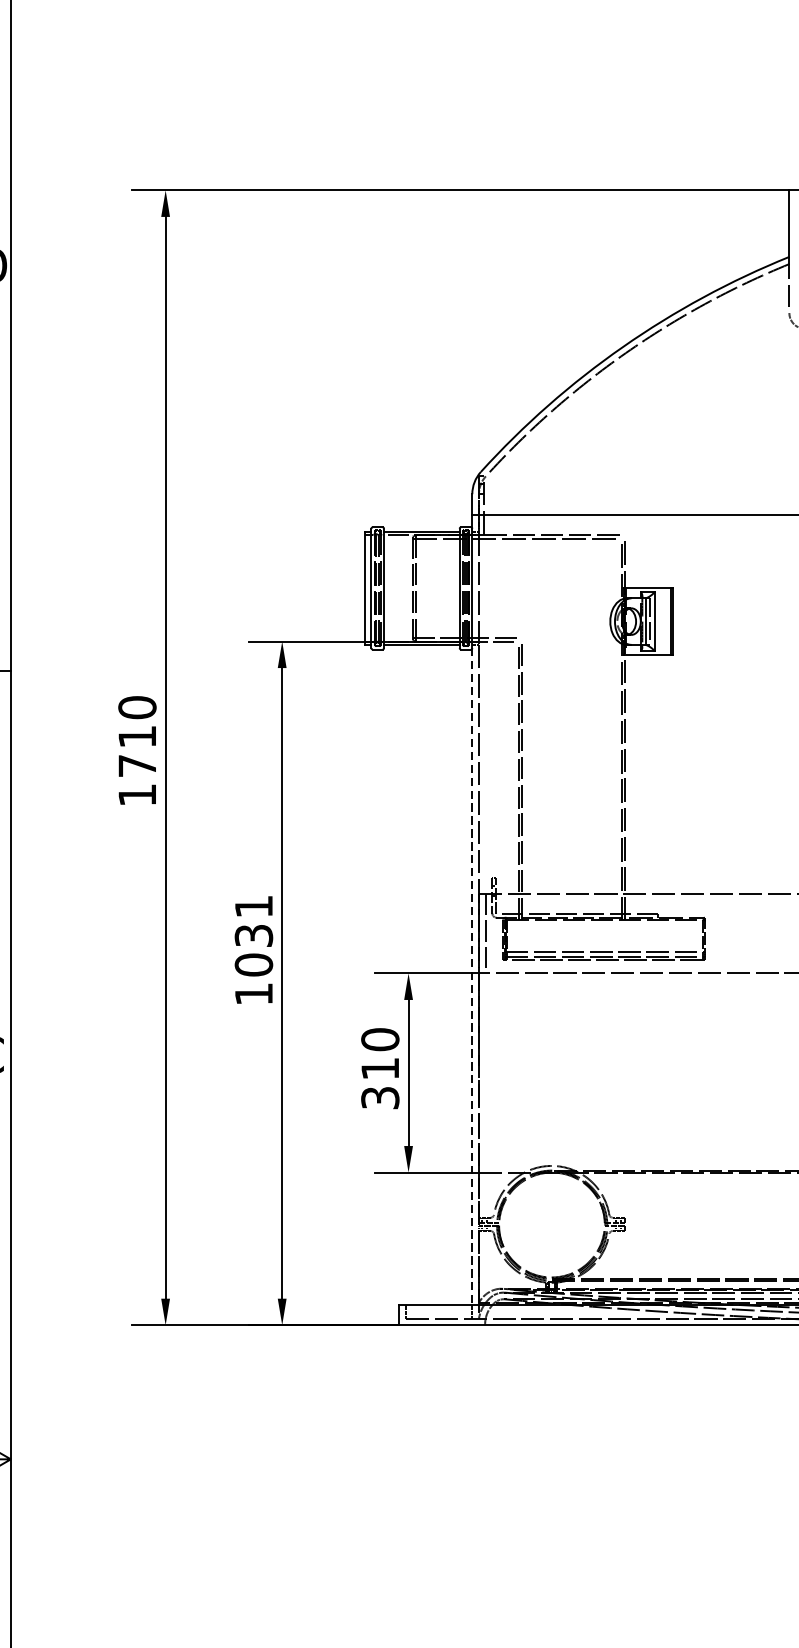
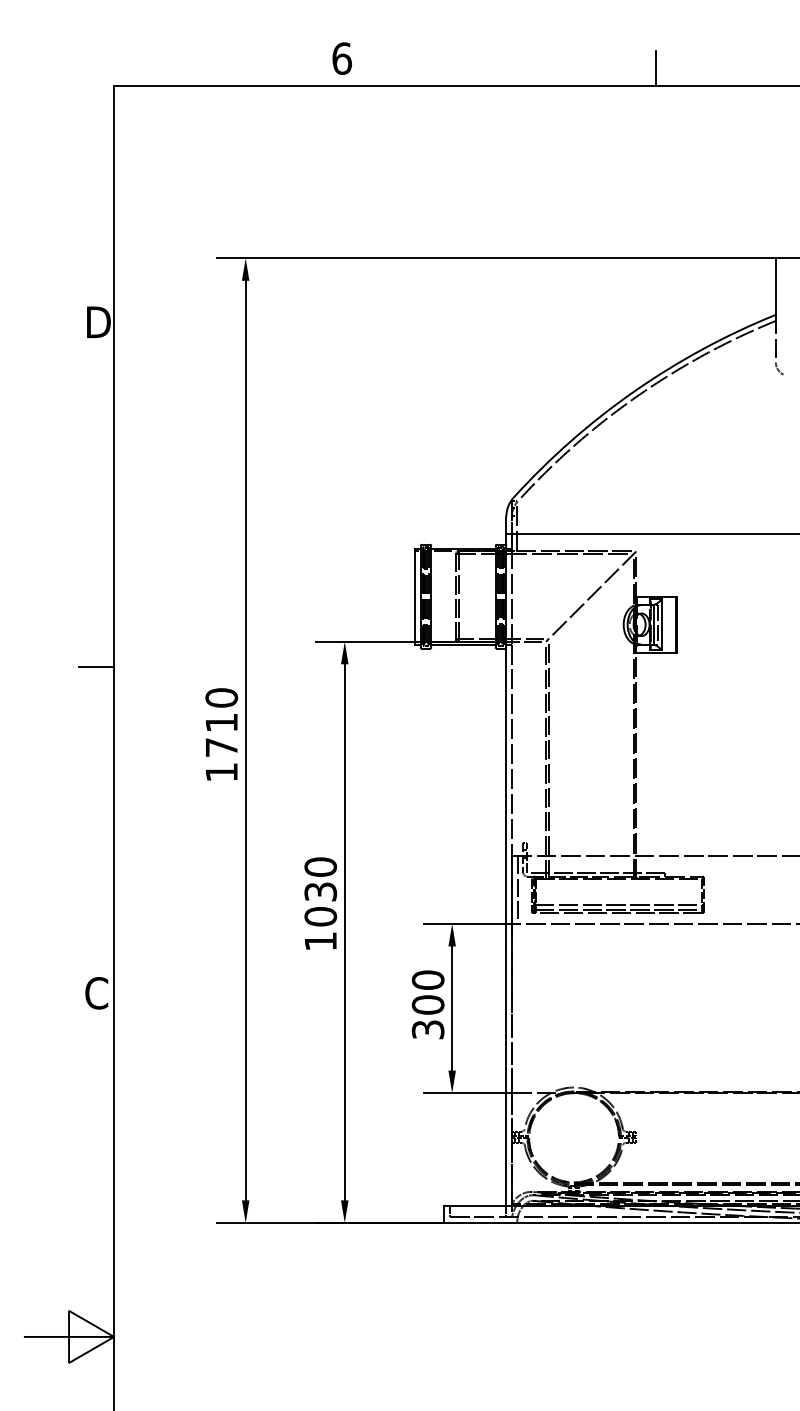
line: (572, 588) -> (591, 596), added
text: (253, 905) -> (320, 866), 1031 -> 1030
line: (472, 977) -> (506, 927), dashed -> solid
text: (379, 1068) -> (427, 1004), 310 -> 300

